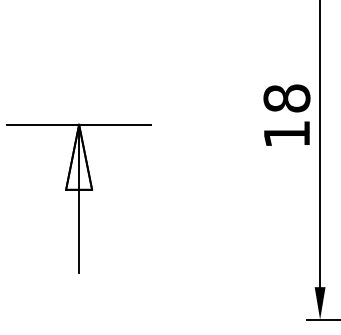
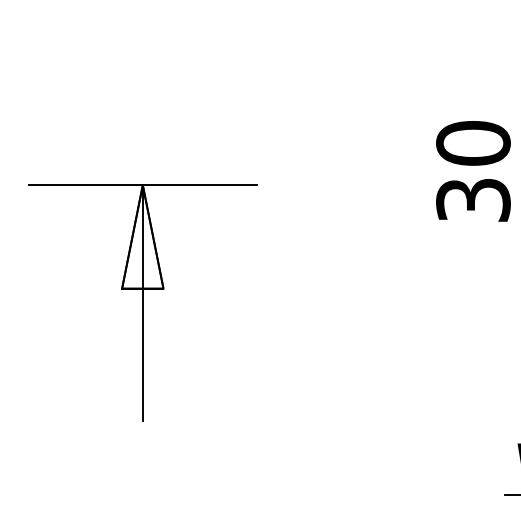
text: (286, 115) -> (472, 170), 18 -> 30

